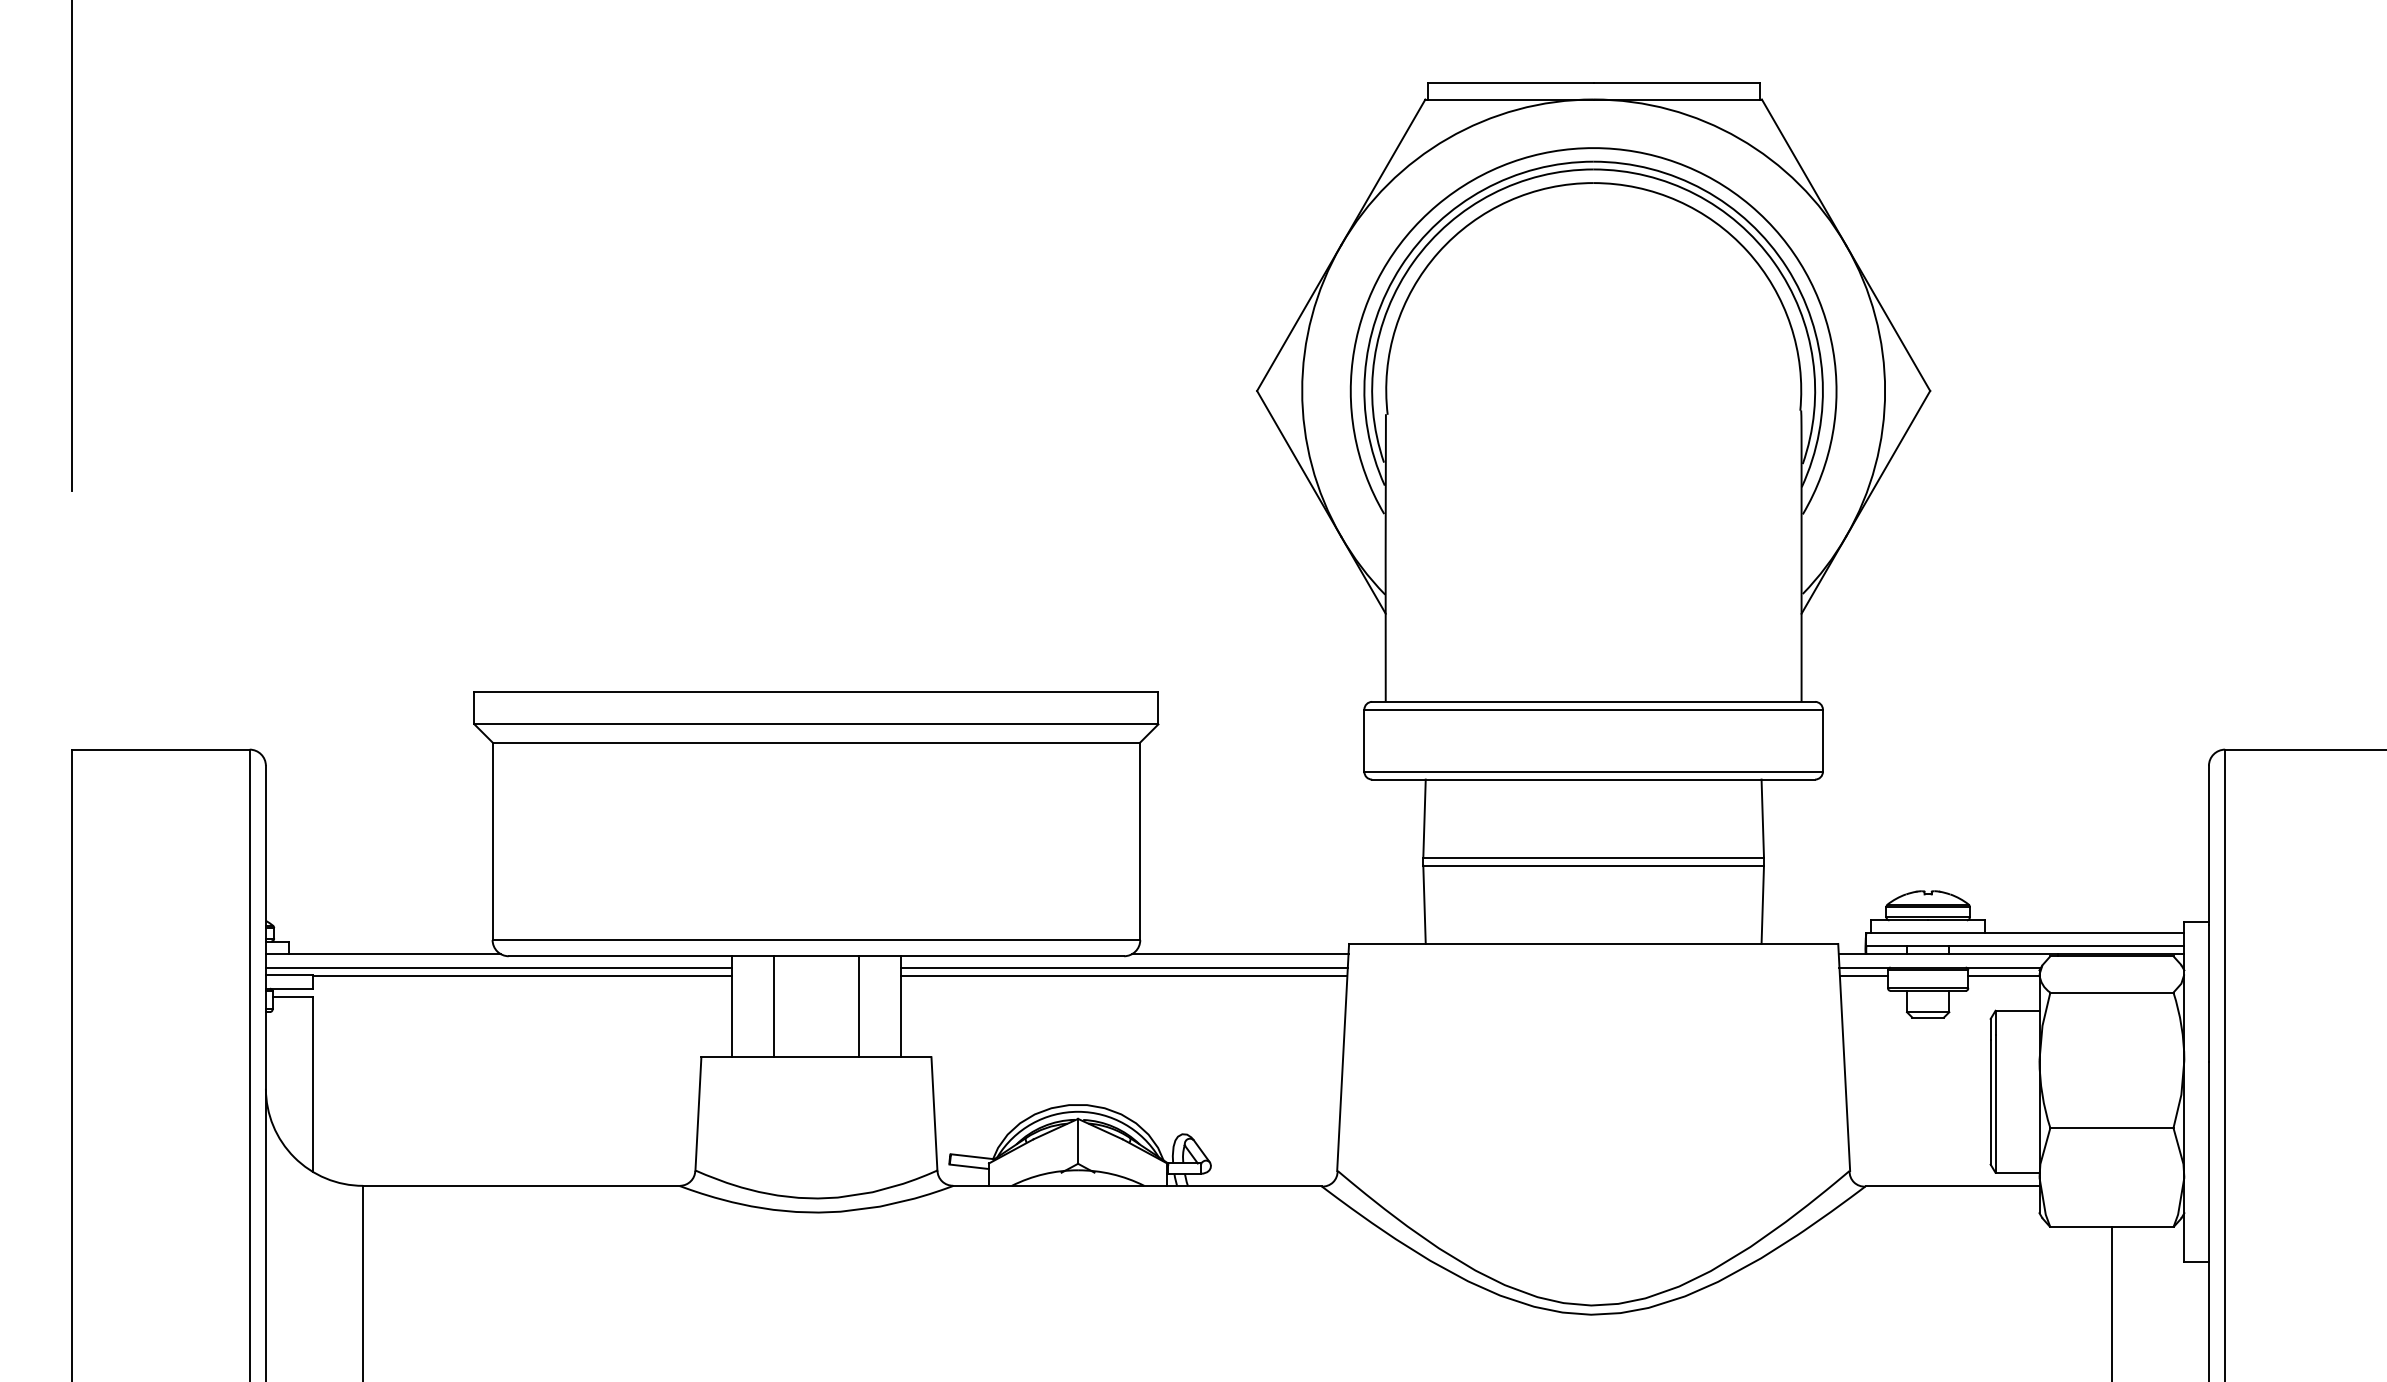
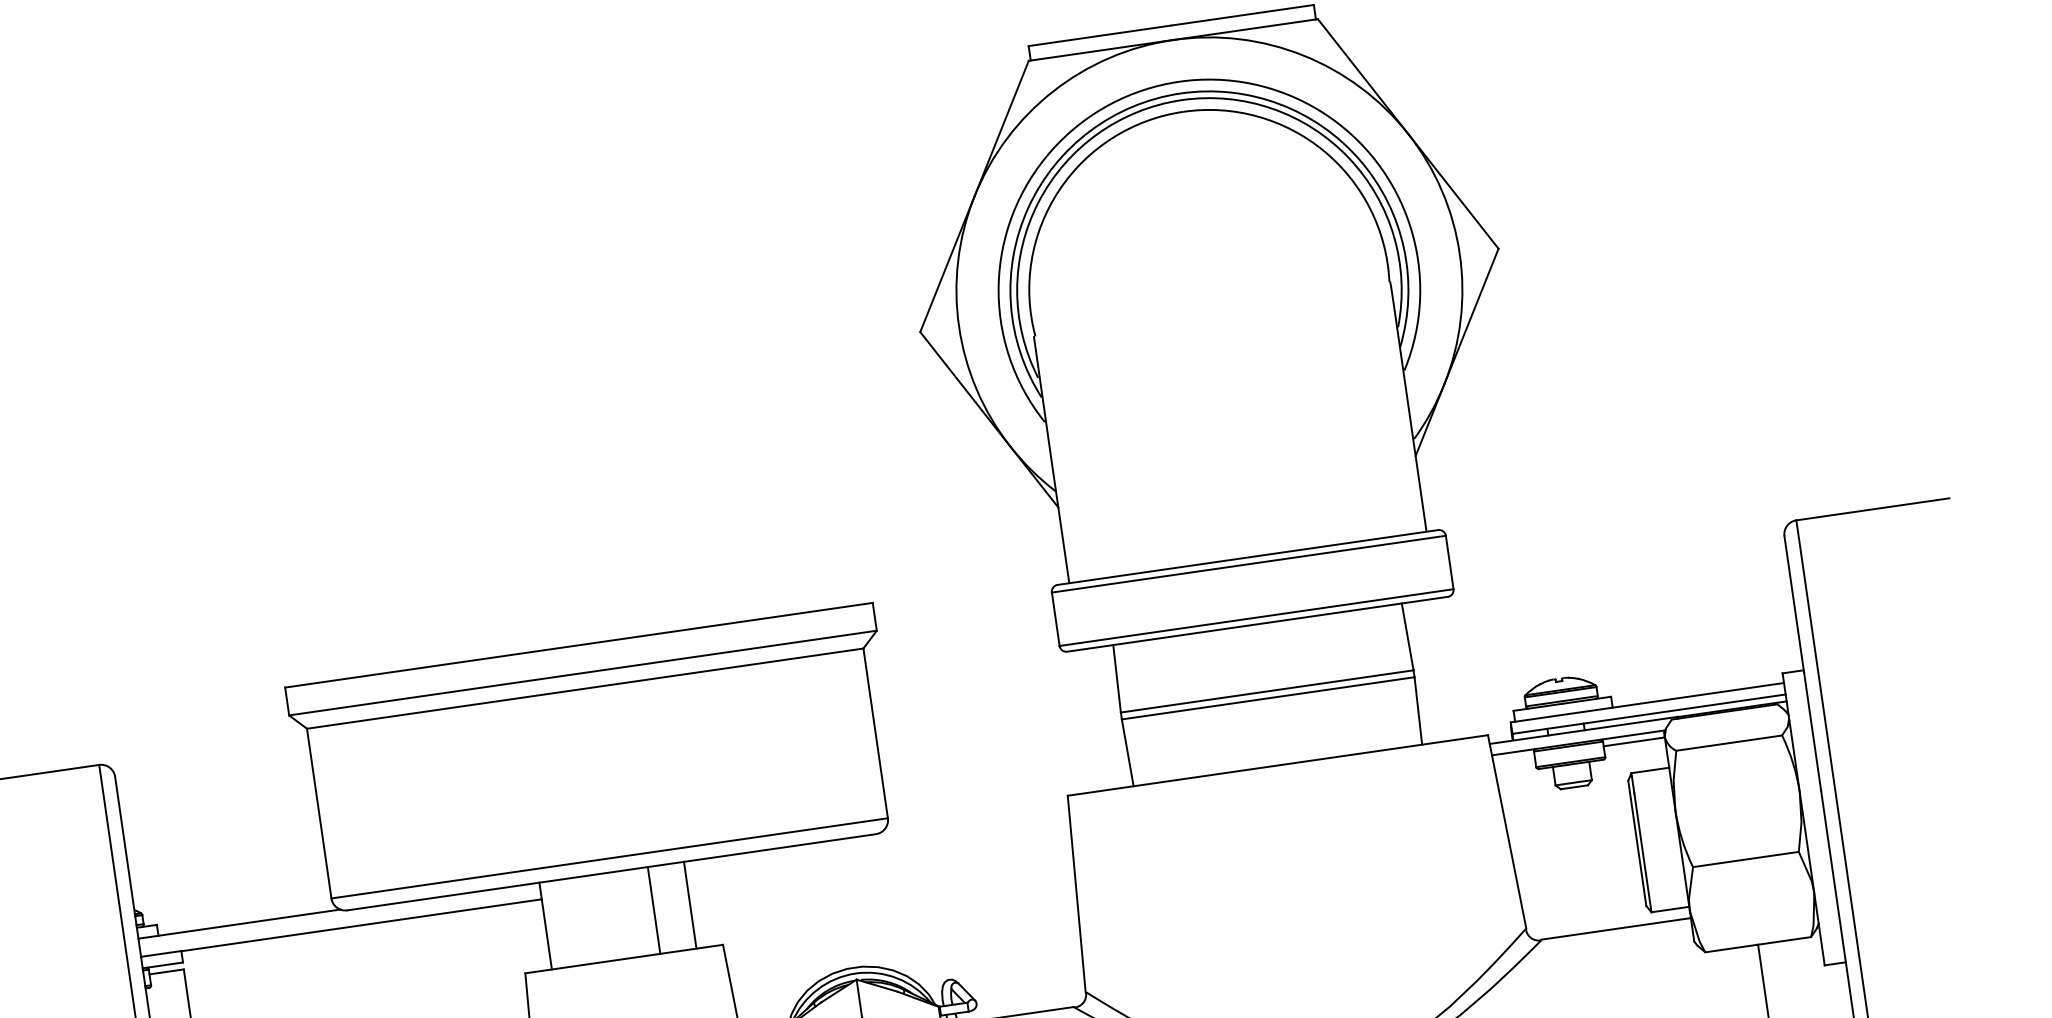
line: (1239, 954) -> (974, 818), removed
line: (498, 967) -> (339, 921), removed
line: (1123, 967) -> (876, 843), removed
line: (1123, 975) -> (877, 850), removed
line: (1863, 975) -> (1513, 759), removed
line: (774, 1006) -> (581, 920), removed

